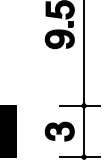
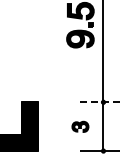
line: (79, 106) -> (99, 102), solid -> dashed
part: (59, 131) -> (80, 126), size x0.6

